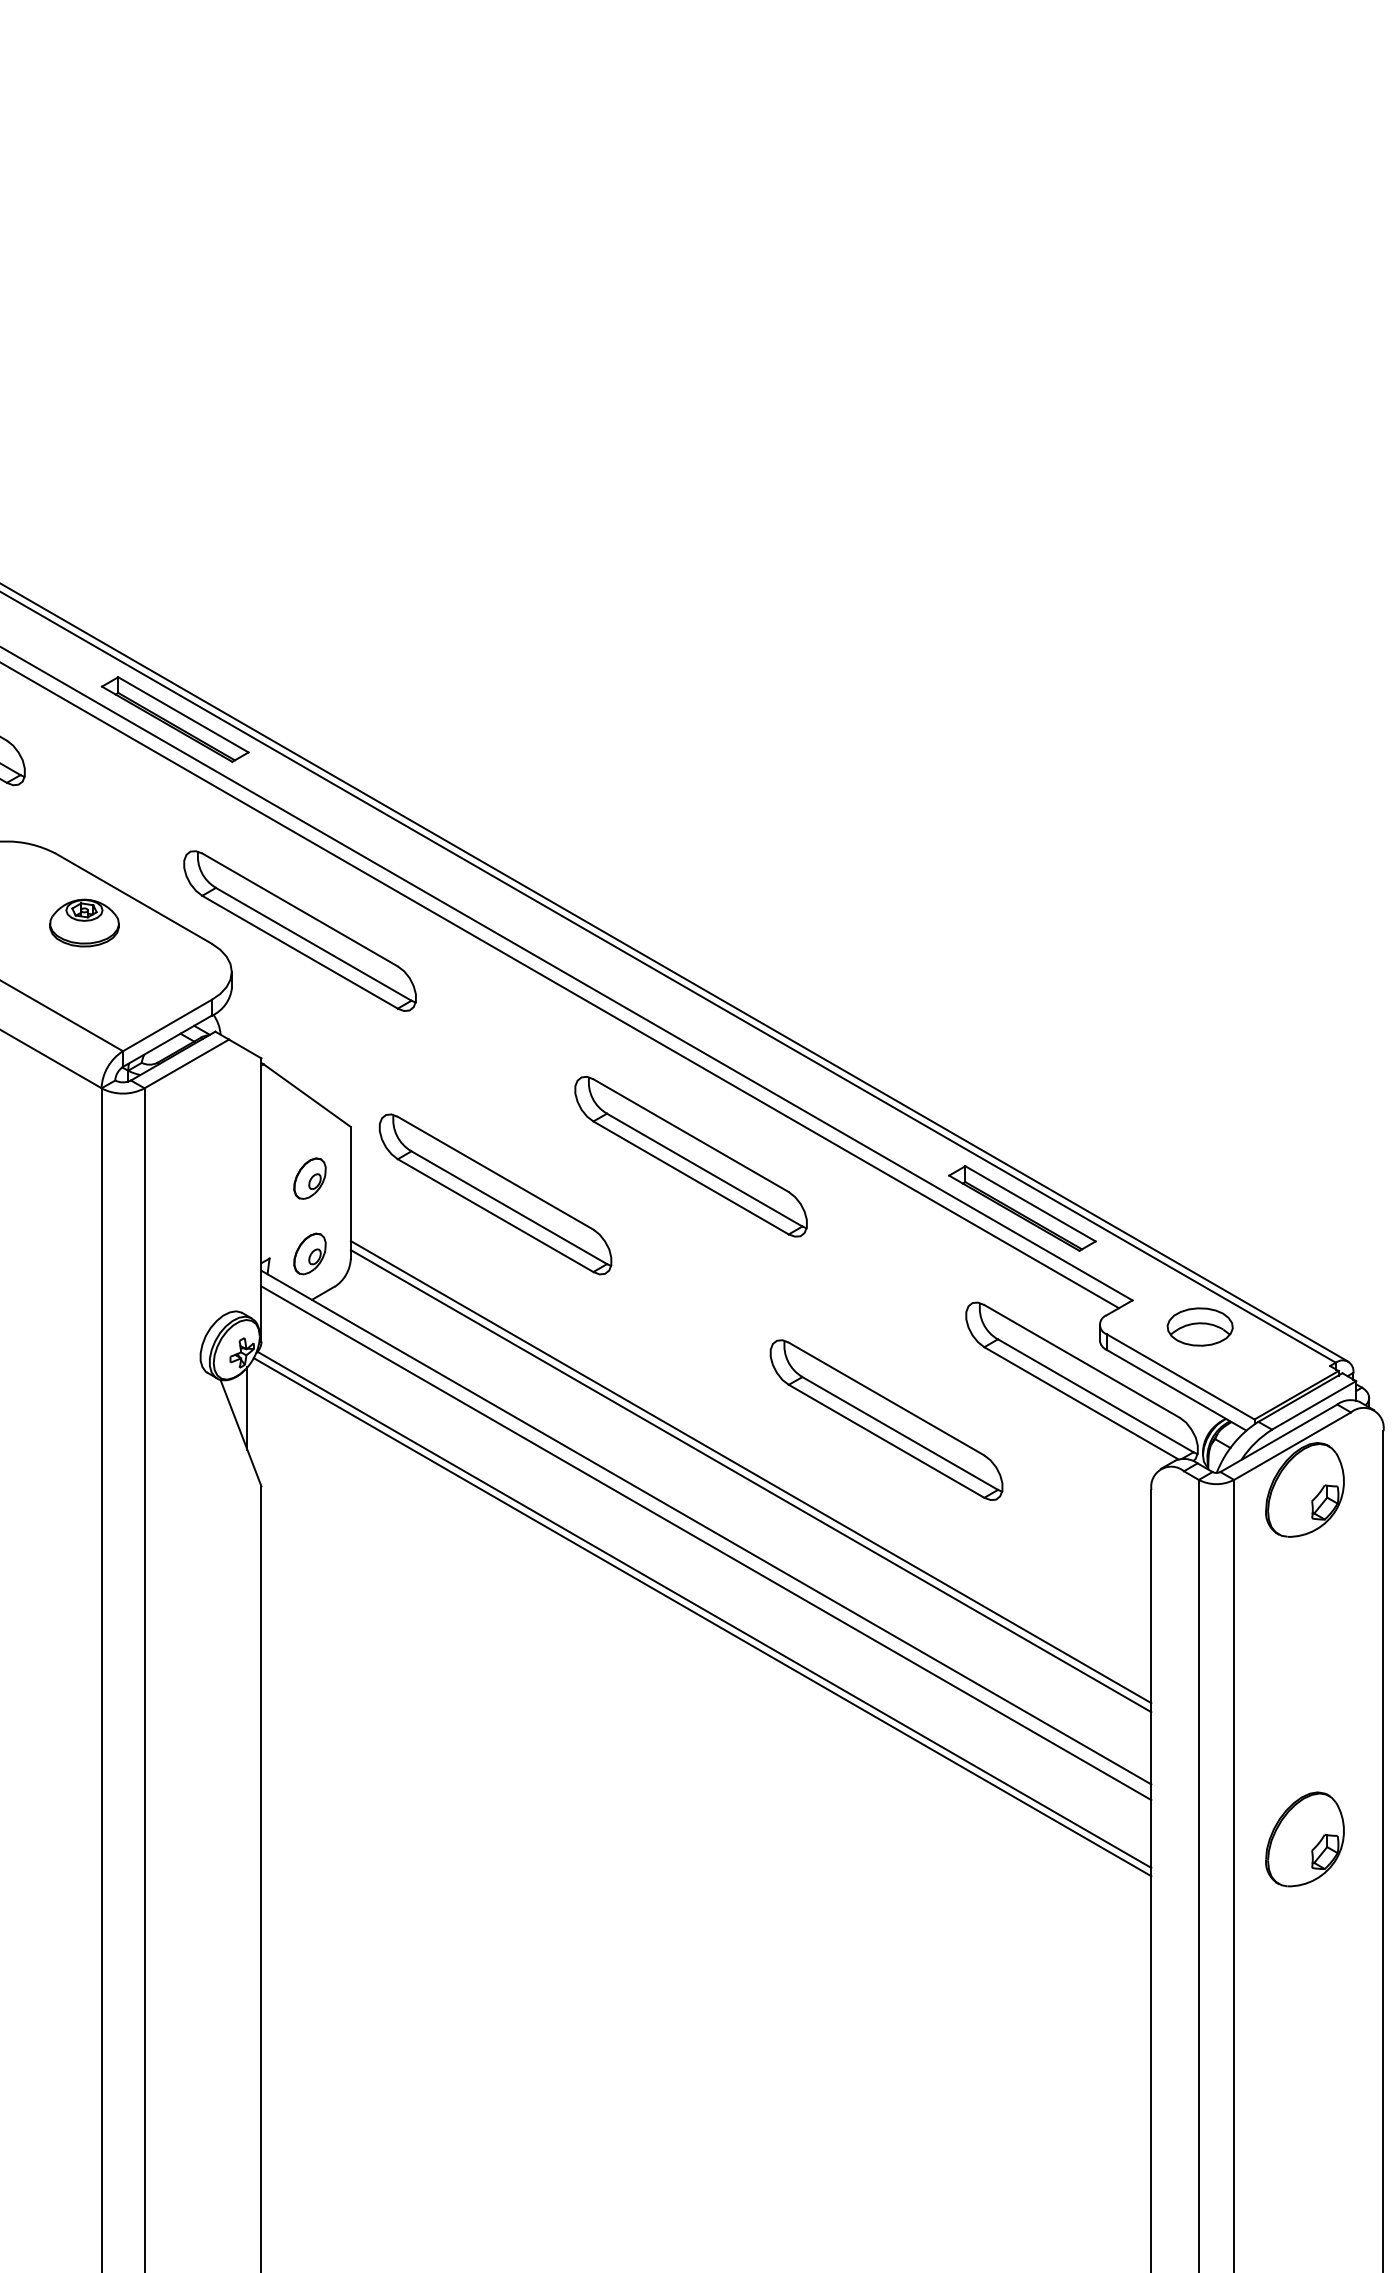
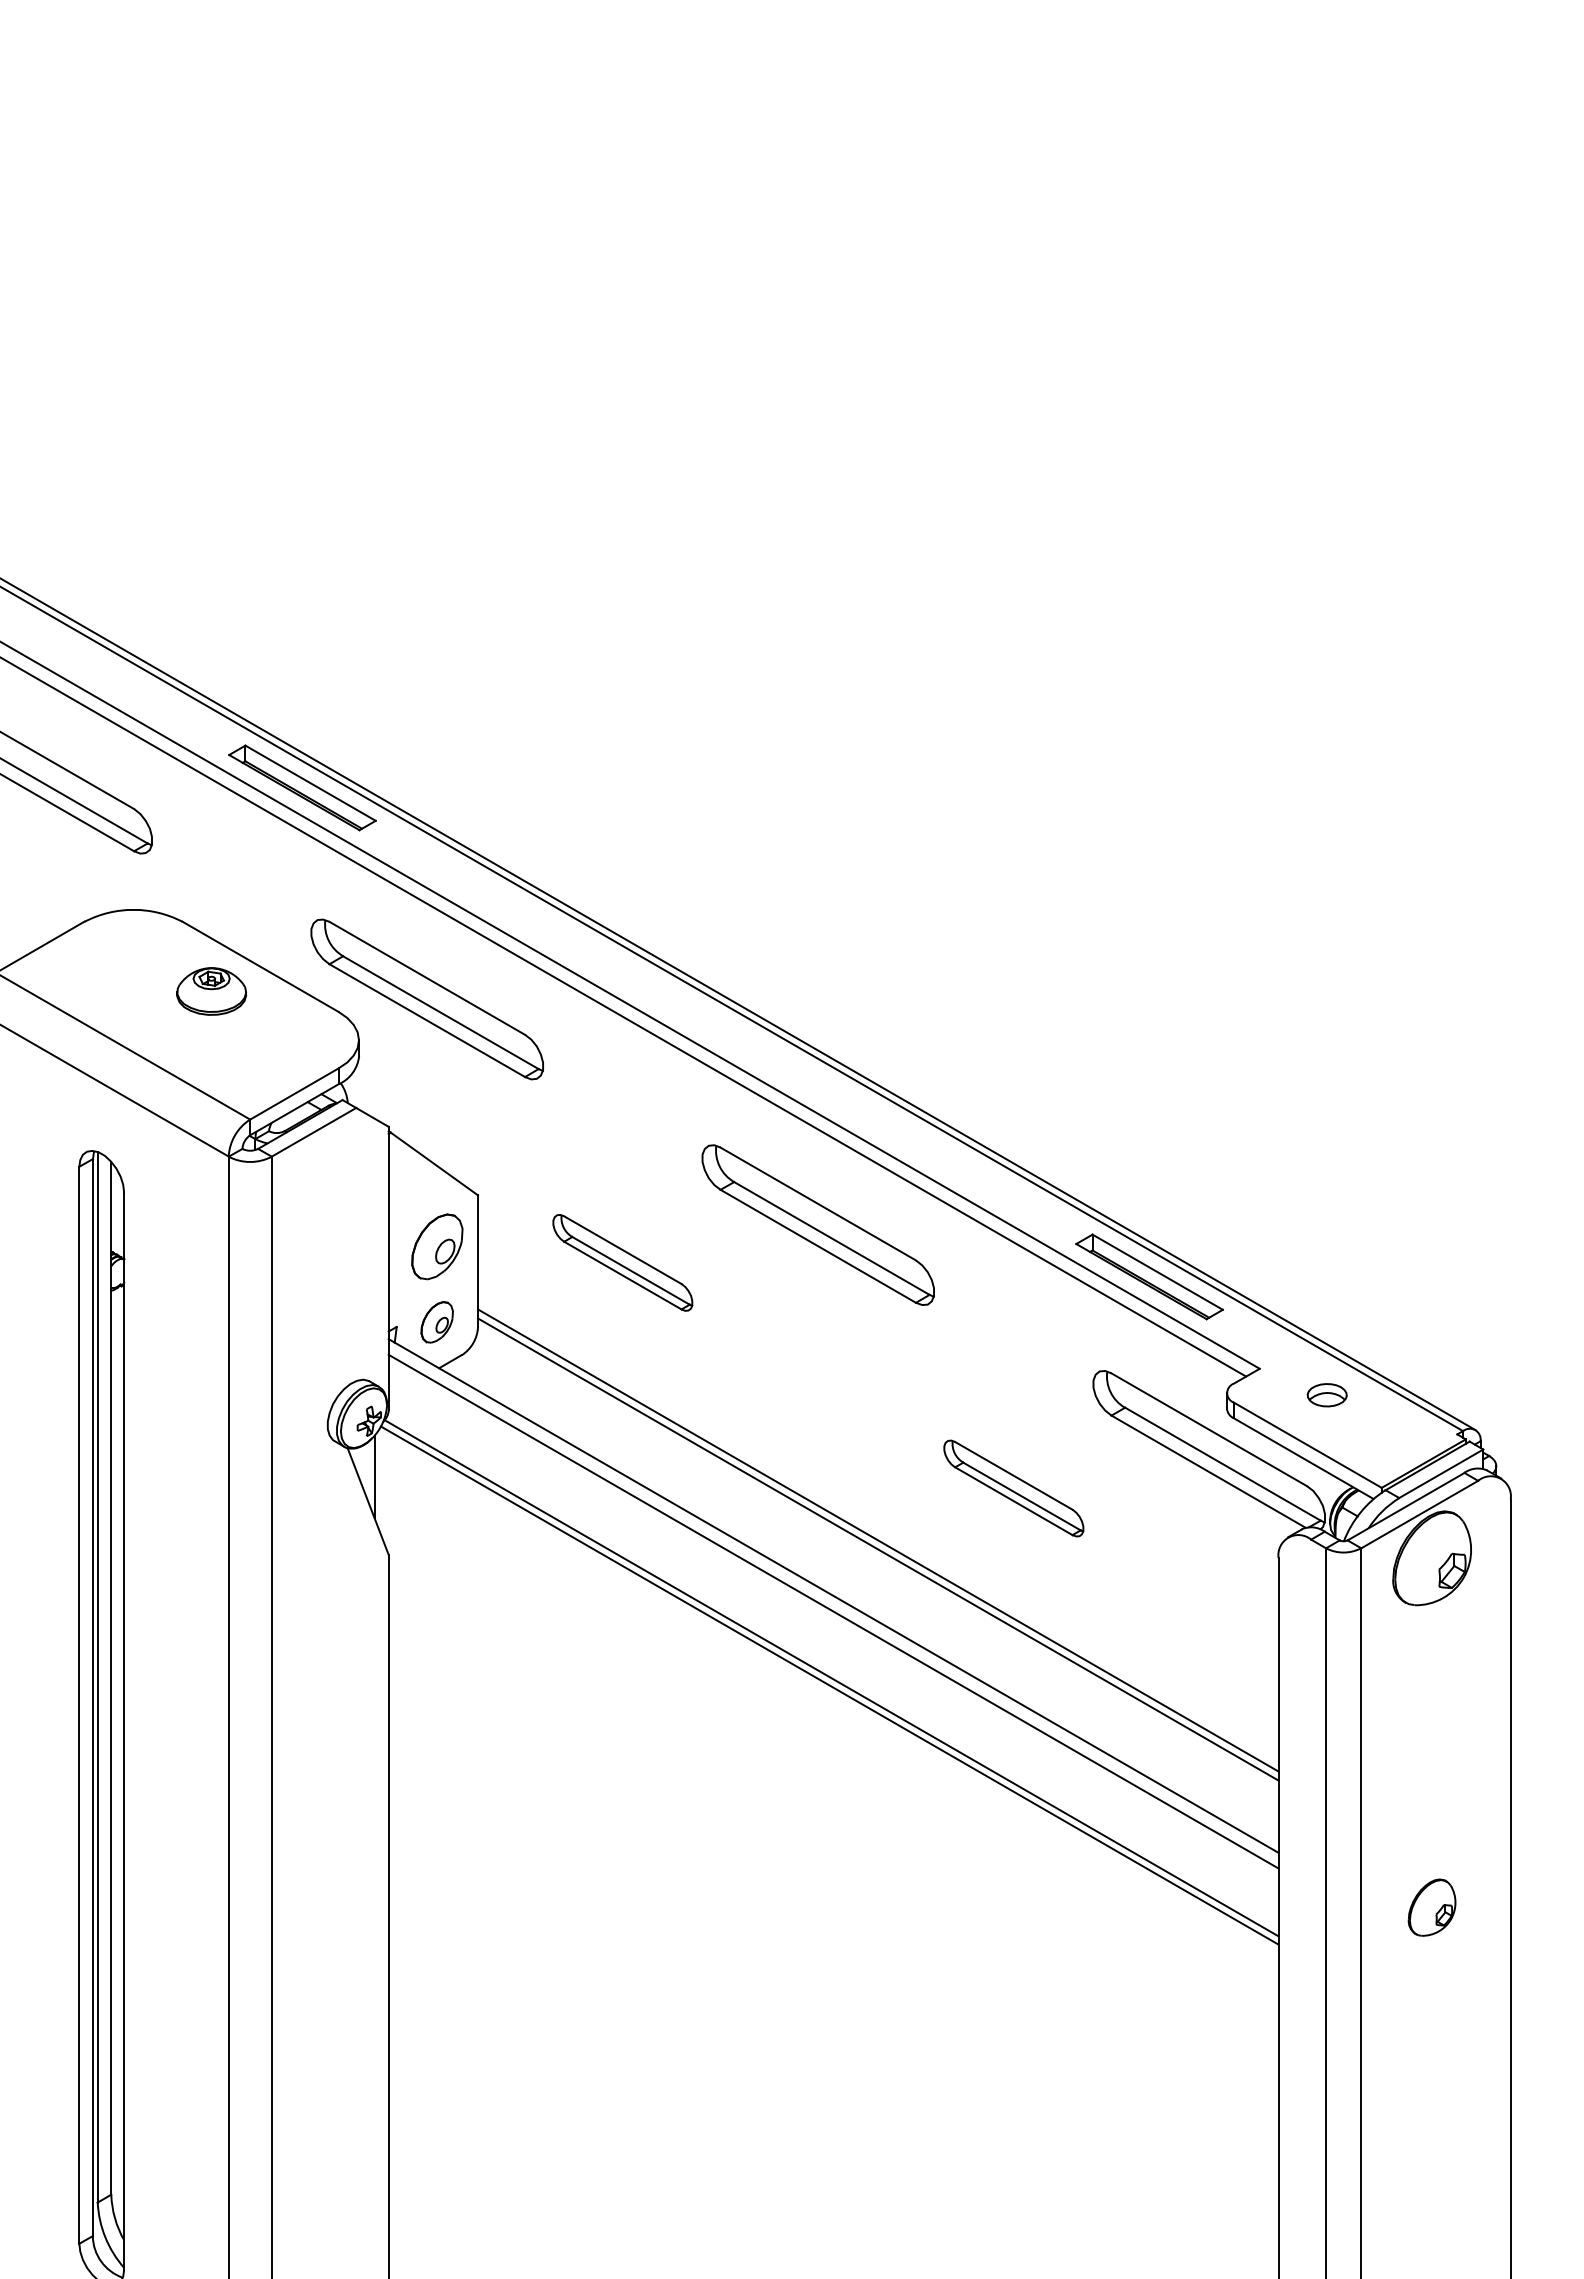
part: (309, 1179) -> (436, 1247), size x1.6
part: (495, 1194) -> (622, 1262), size x0.6
part: (1199, 1326) -> (1326, 1394), size x0.6
part: (886, 1420) -> (1013, 1488), size x0.6
part: (1304, 1839) -> (1431, 1907), size x0.6

